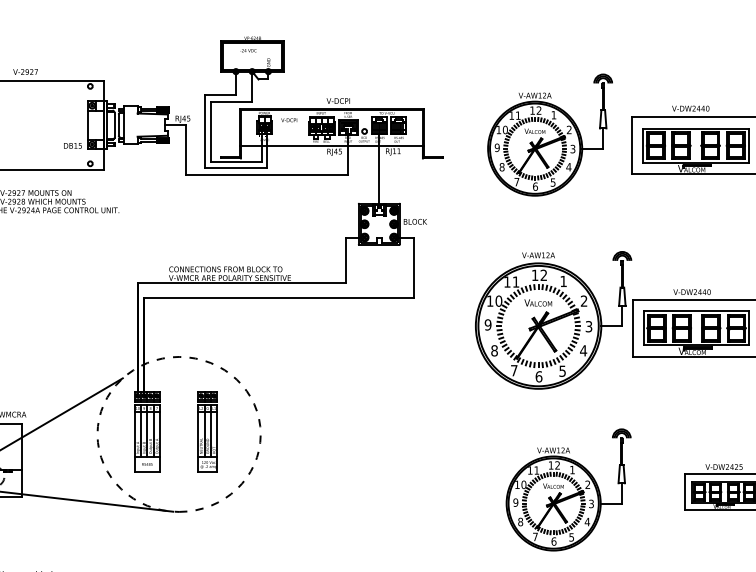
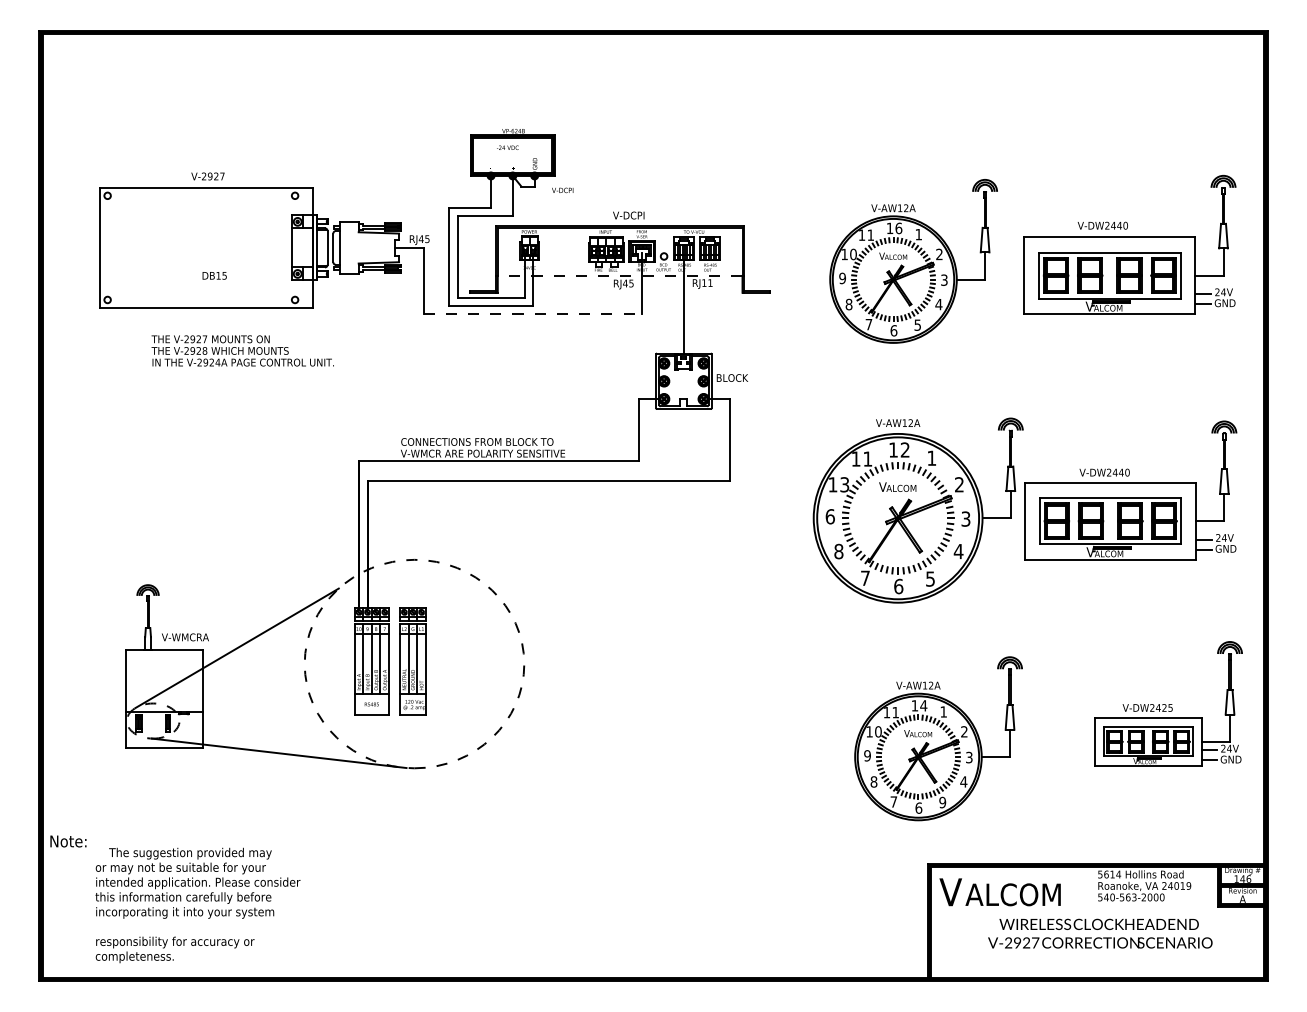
text: (538, 110) -> (898, 228), 12 -> 16
text: (289, 120) -> (562, 190), moved
text: (72, 145) -> (214, 275), moved
line: (331, 145) -> (619, 275), solid -> dashed
line: (267, 174) -> (533, 314), solid -> dashed
text: (498, 300) -> (844, 484), 10 -> 13
text: (487, 324) -> (829, 516), 9 -> 6
part: (207, 432) -> (412, 661), moved
text: (557, 465) -> (923, 705), 12 -> 14
text: (571, 537) -> (942, 802), 5 -> 9

